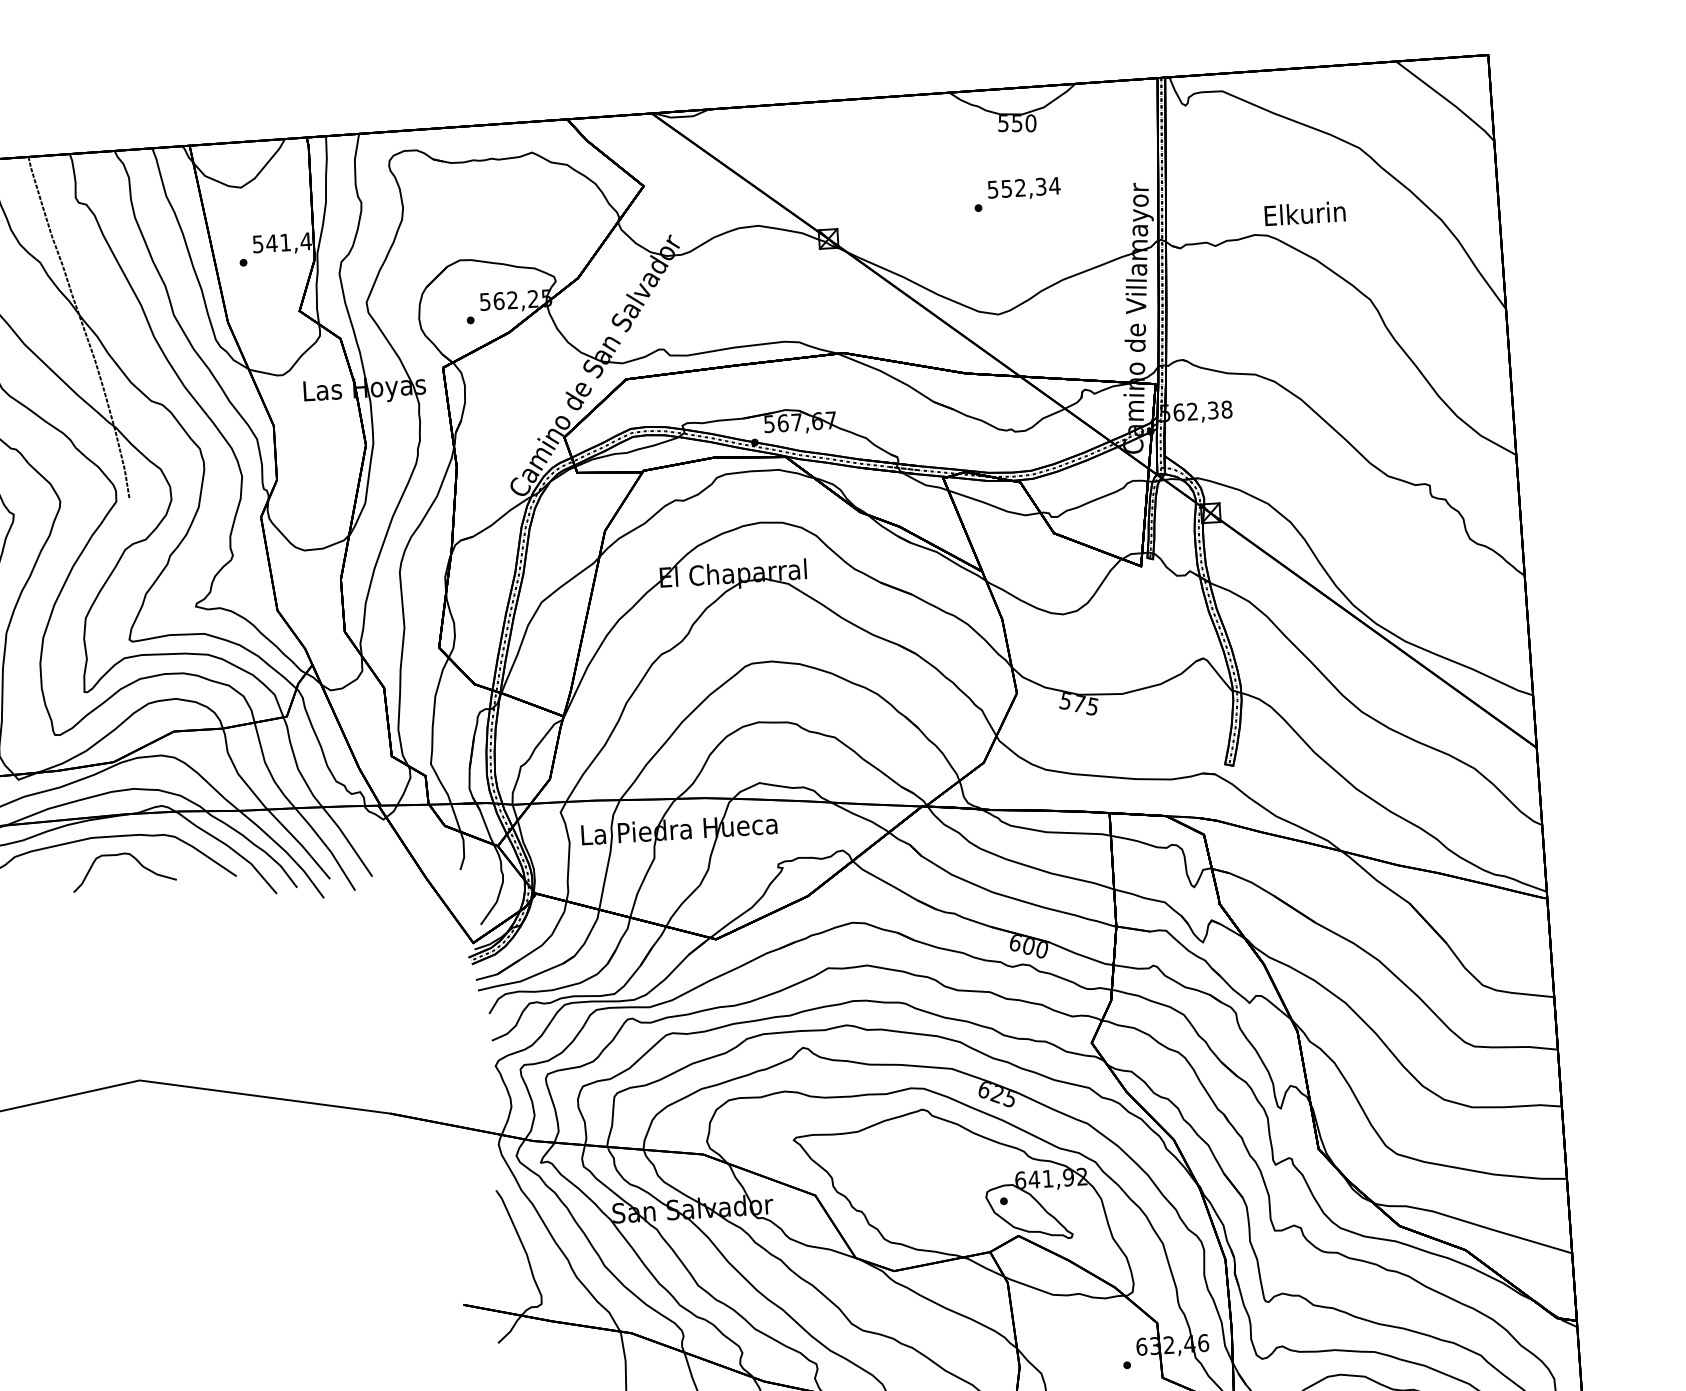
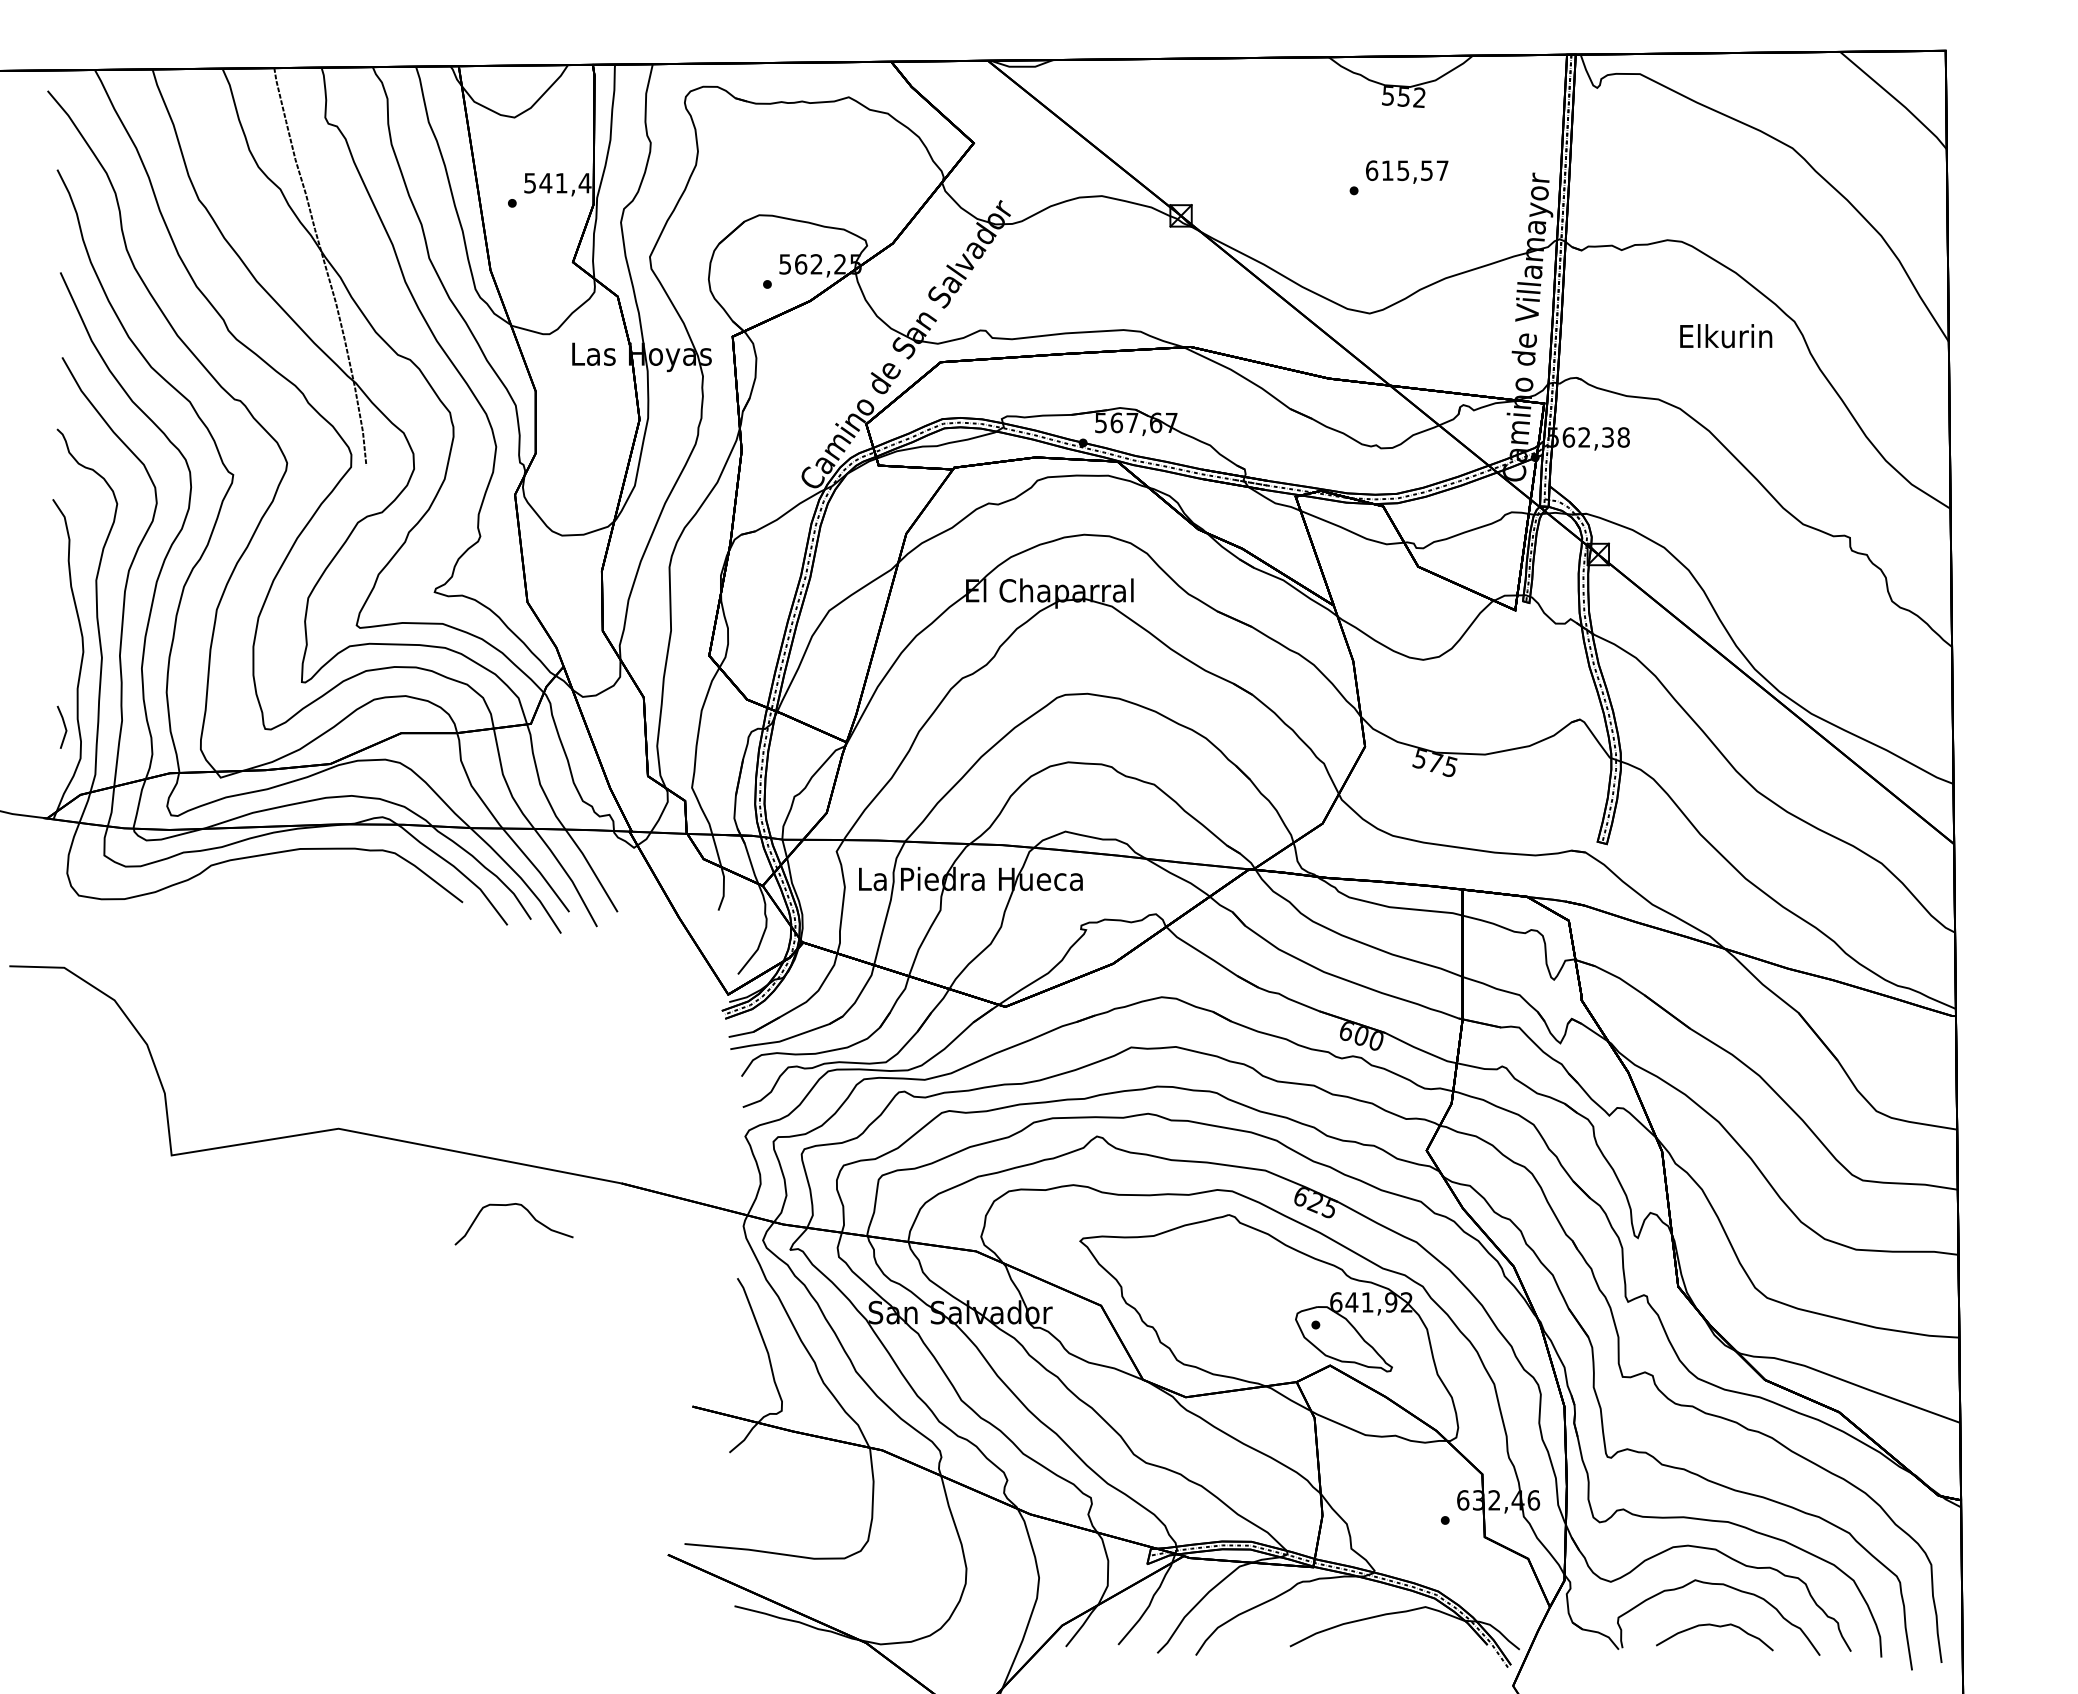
text: (1030, 123) -> (1419, 97), 550 -> 552
text: (1024, 187) -> (1407, 170), 552,34 -> 615,57
text: (1305, 213) -> (1726, 336), moved
curve: (131, 857) -> (523, 1208), moved

